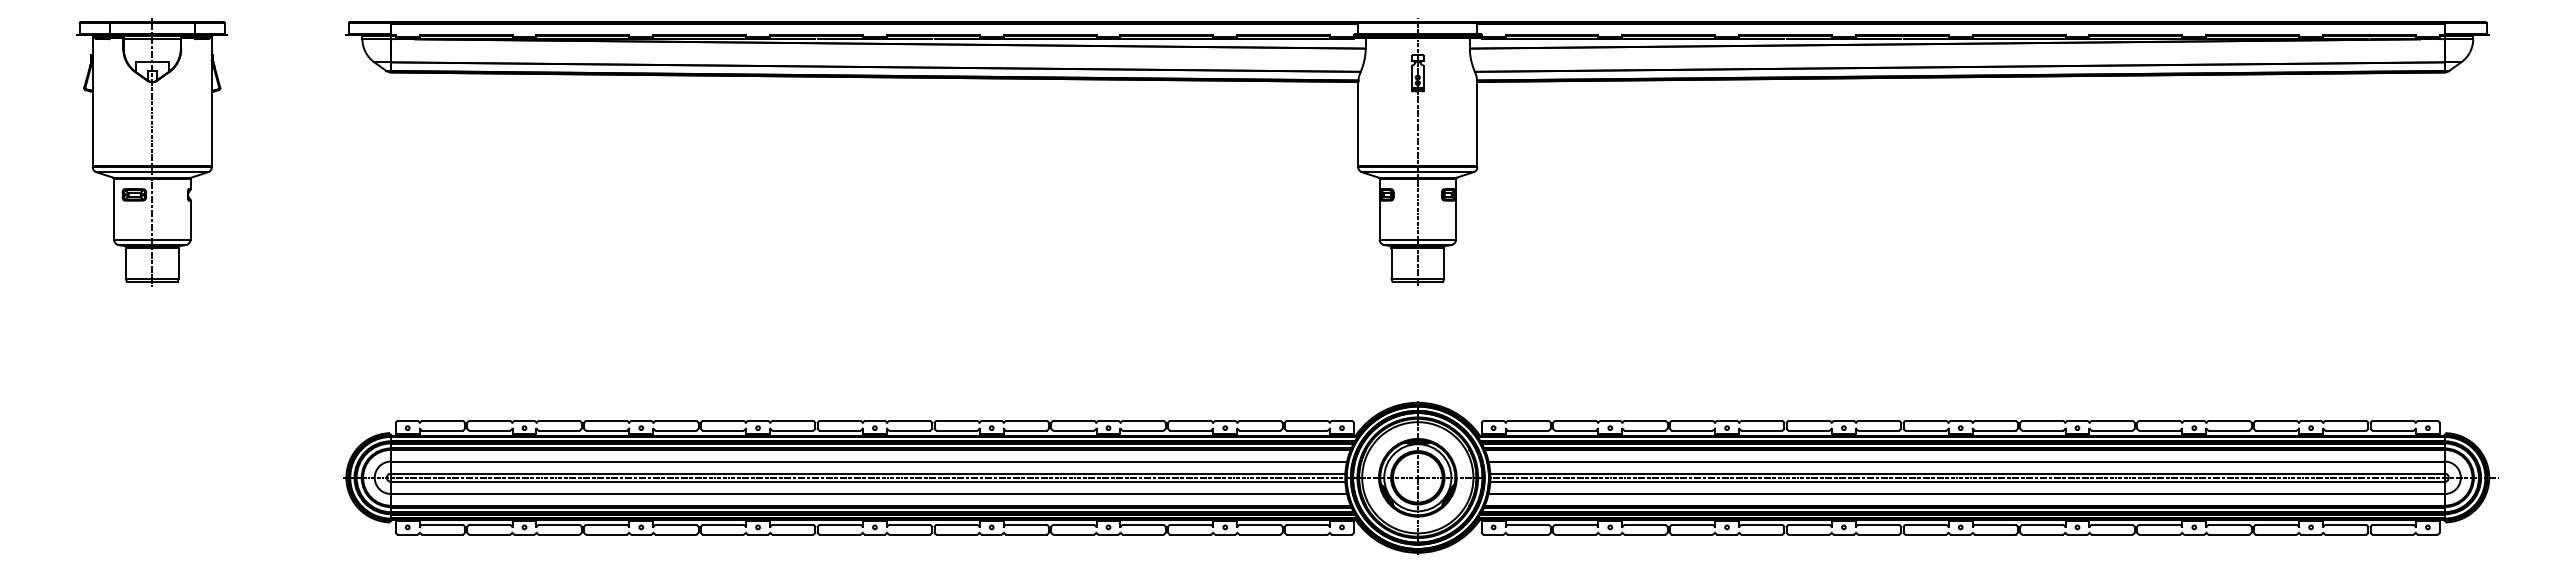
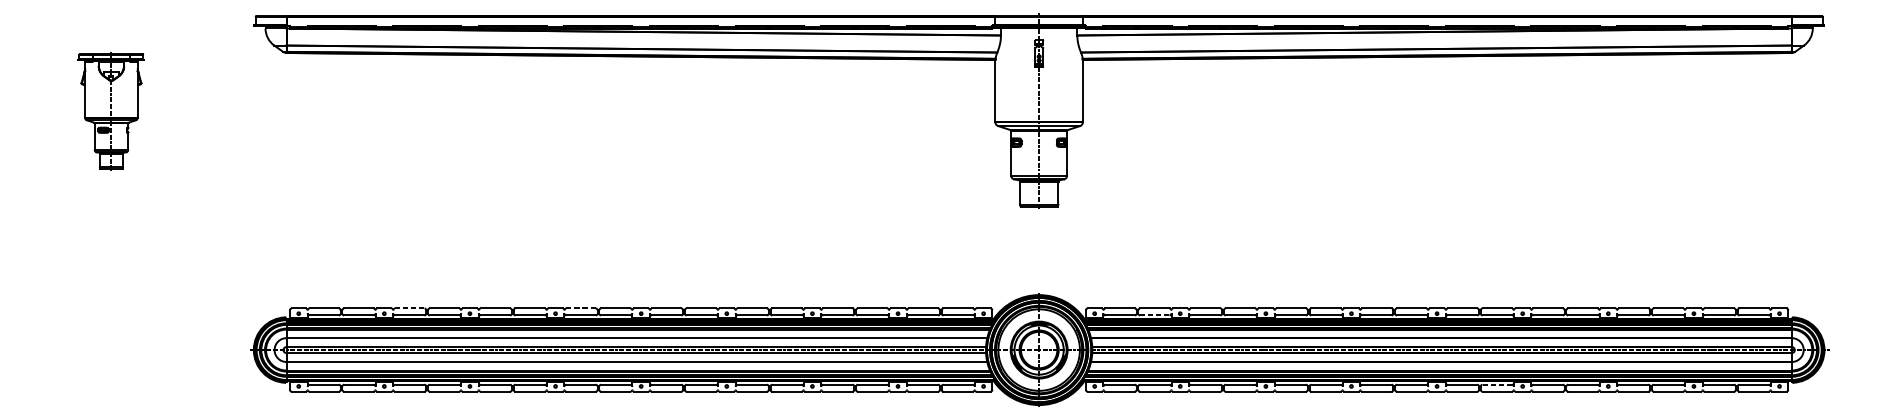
part: (151, 152) -> (110, 111), size x0.6
line: (559, 421) -> (410, 308), solid -> dashed
line: (793, 421) -> (581, 308), solid -> dashed
line: (1576, 430) -> (1155, 315), solid -> dashed
line: (2042, 525) -> (1497, 385), solid -> dashed

